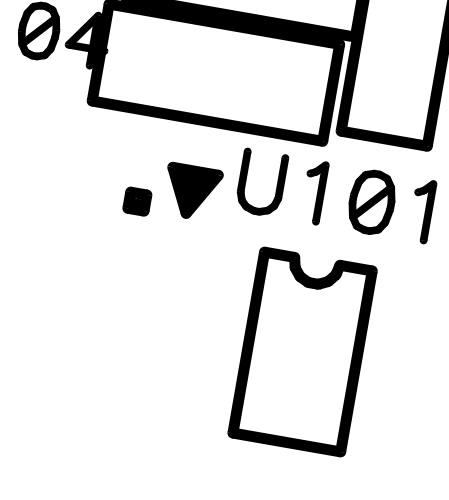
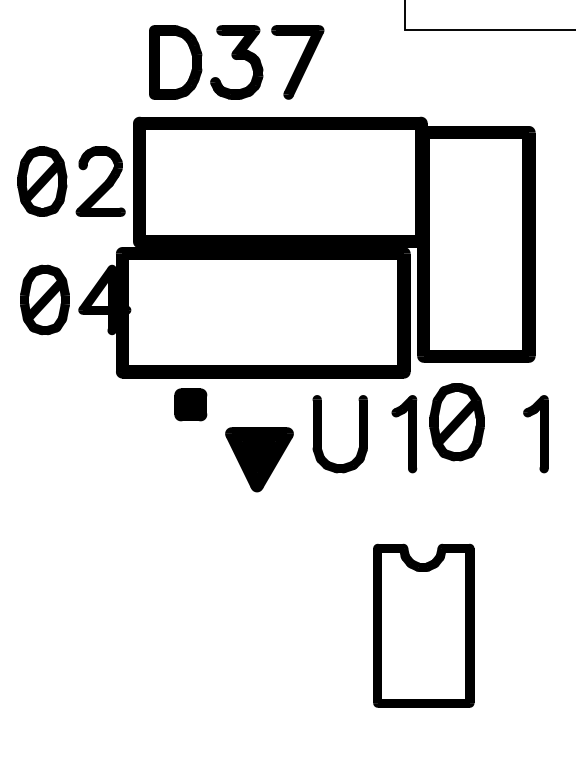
part: (137, 201) -> (190, 404), moved
part: (371, 202) -> (456, 422), moved
part: (302, 351) -> (423, 625), size x0.7

